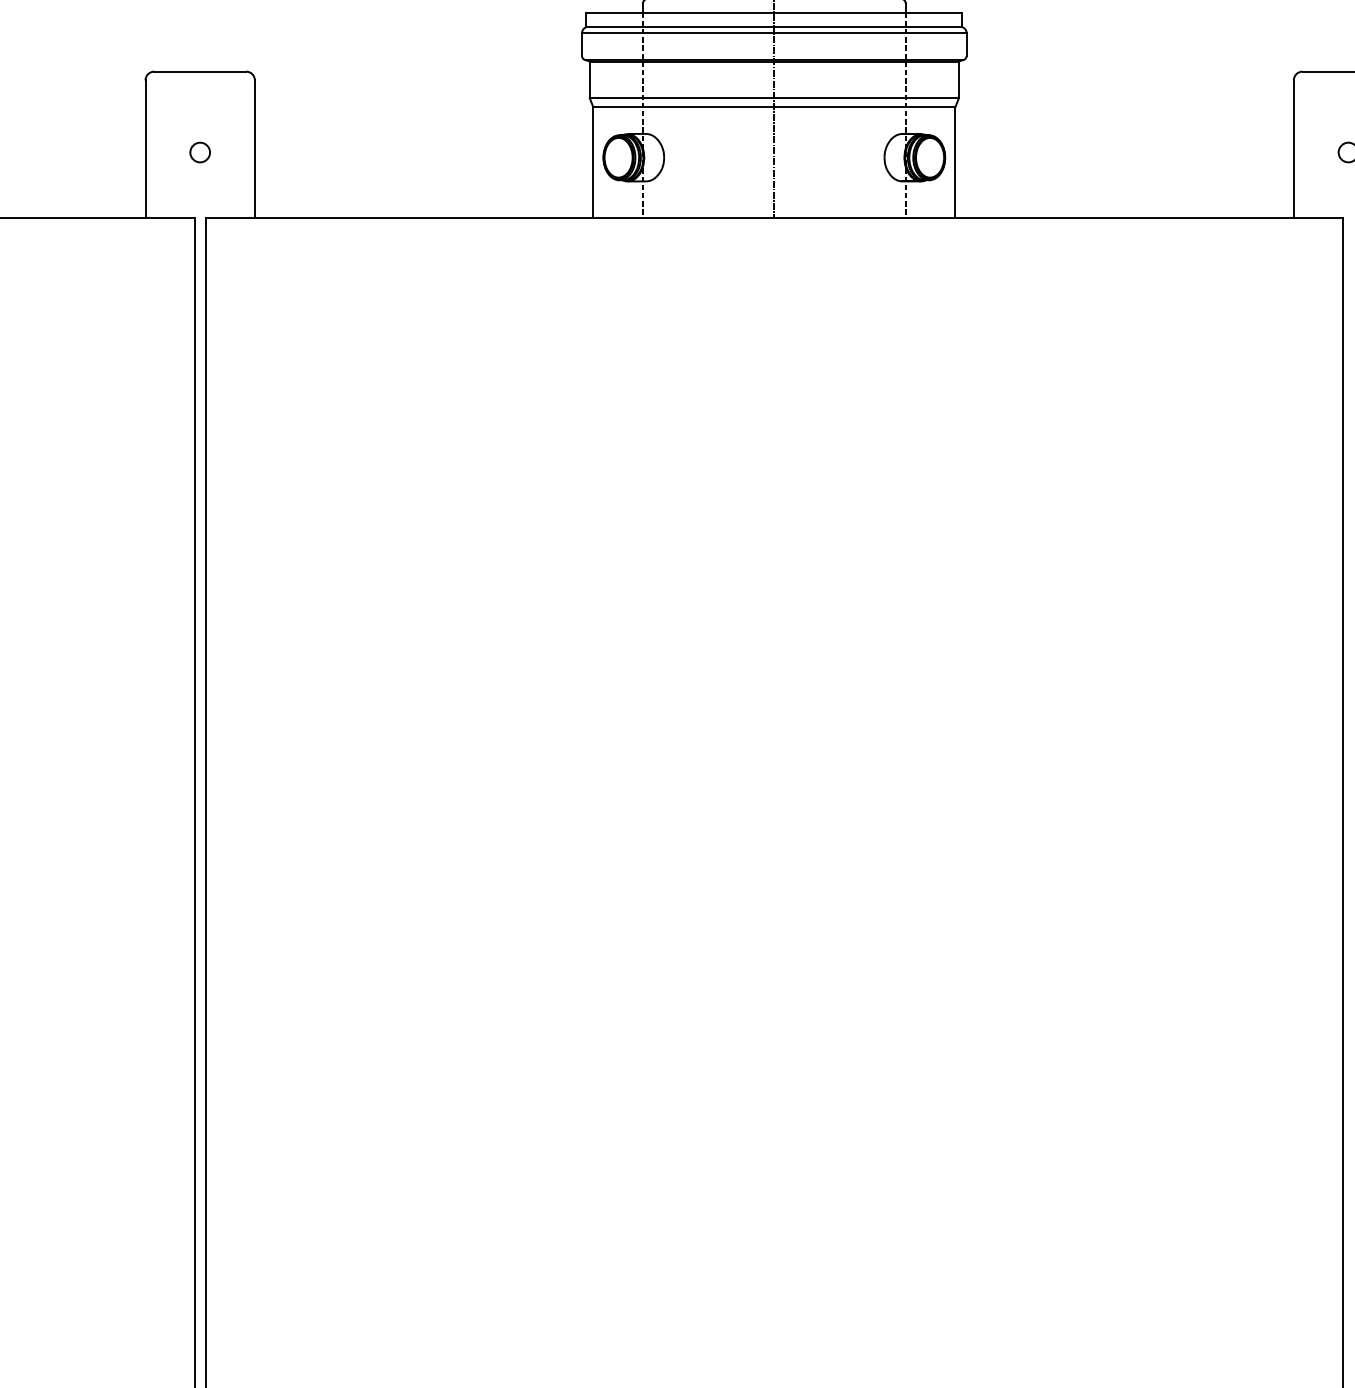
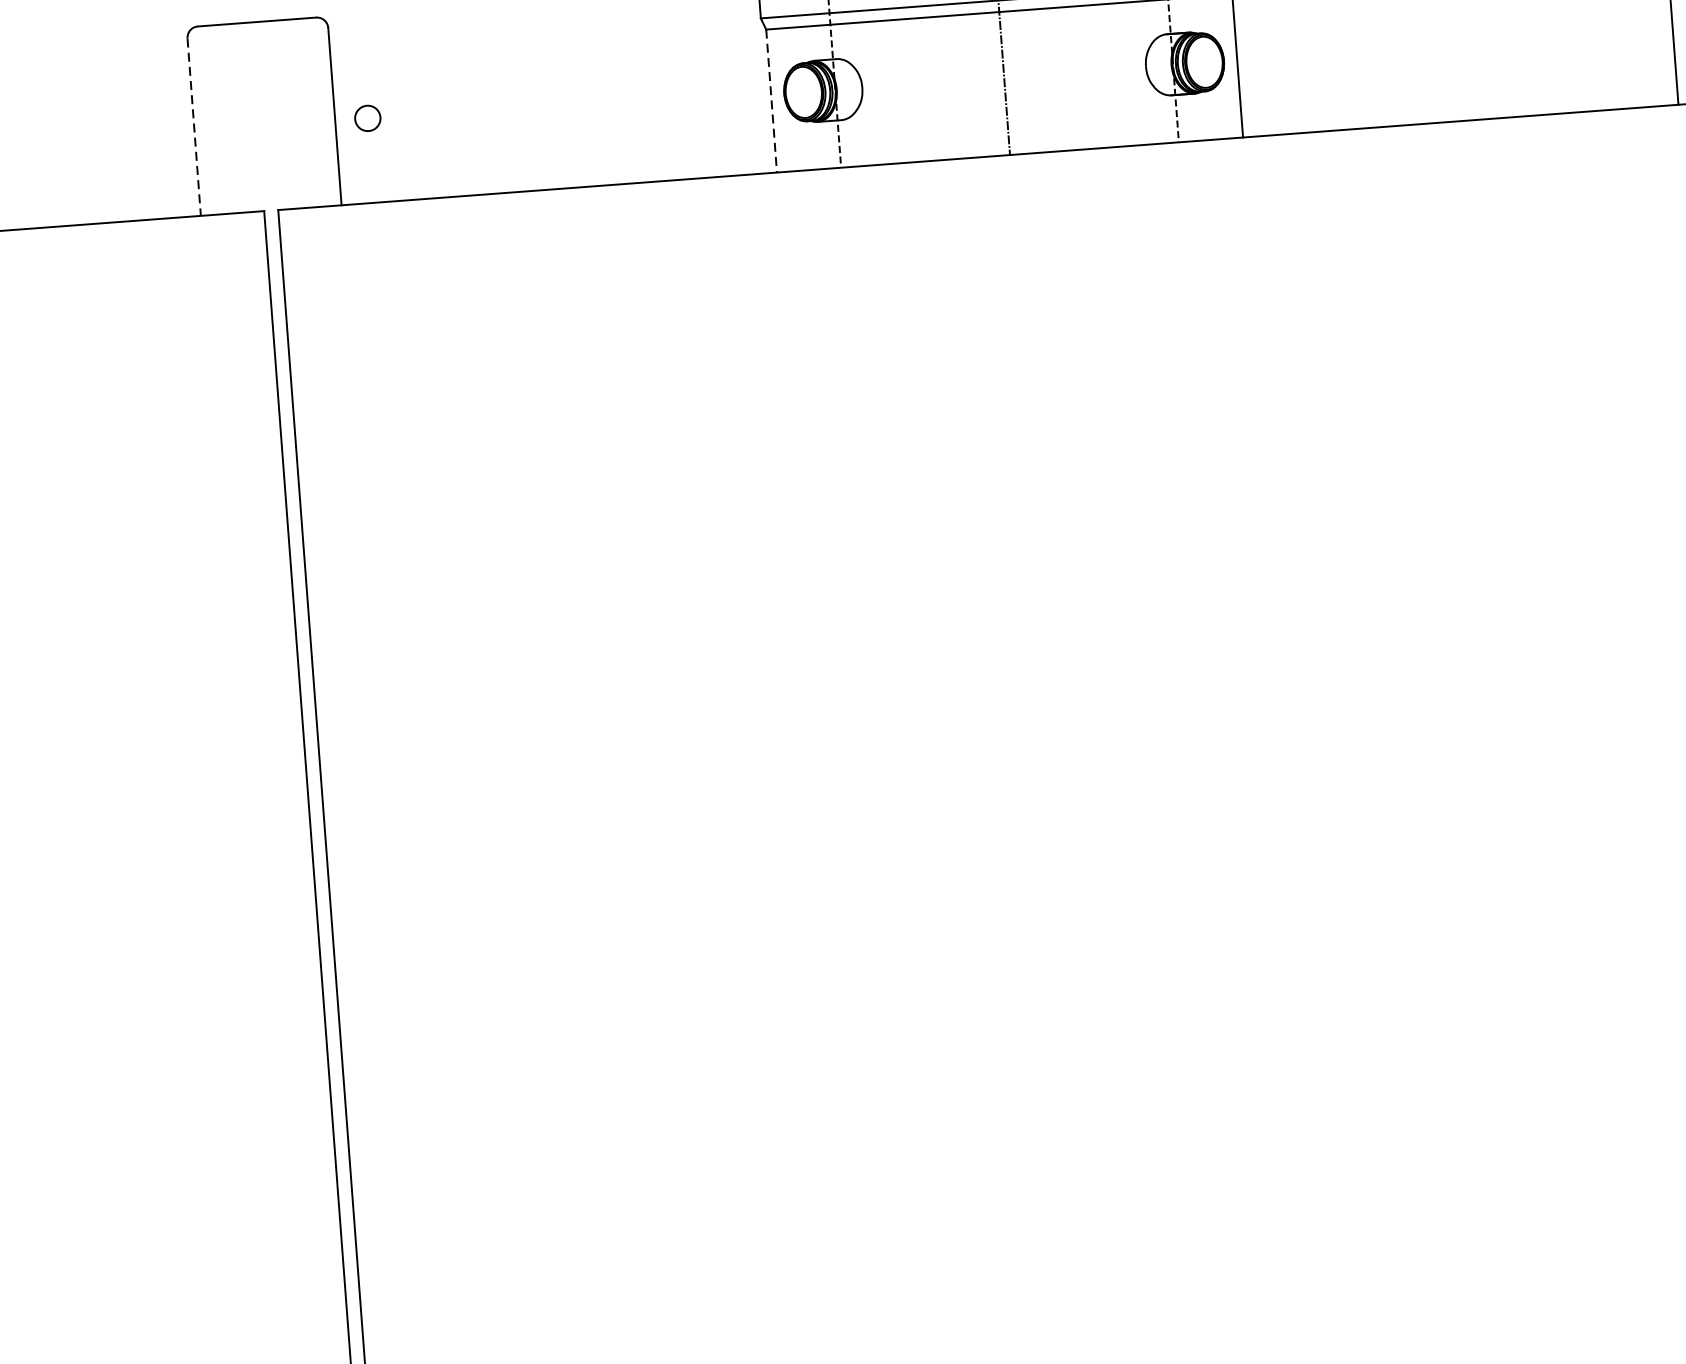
line: (145, 149) -> (194, 127), solid -> dashed
circle: (199, 152) -> (366, 118), moved
line: (593, 162) -> (771, 100), solid -> dashed

